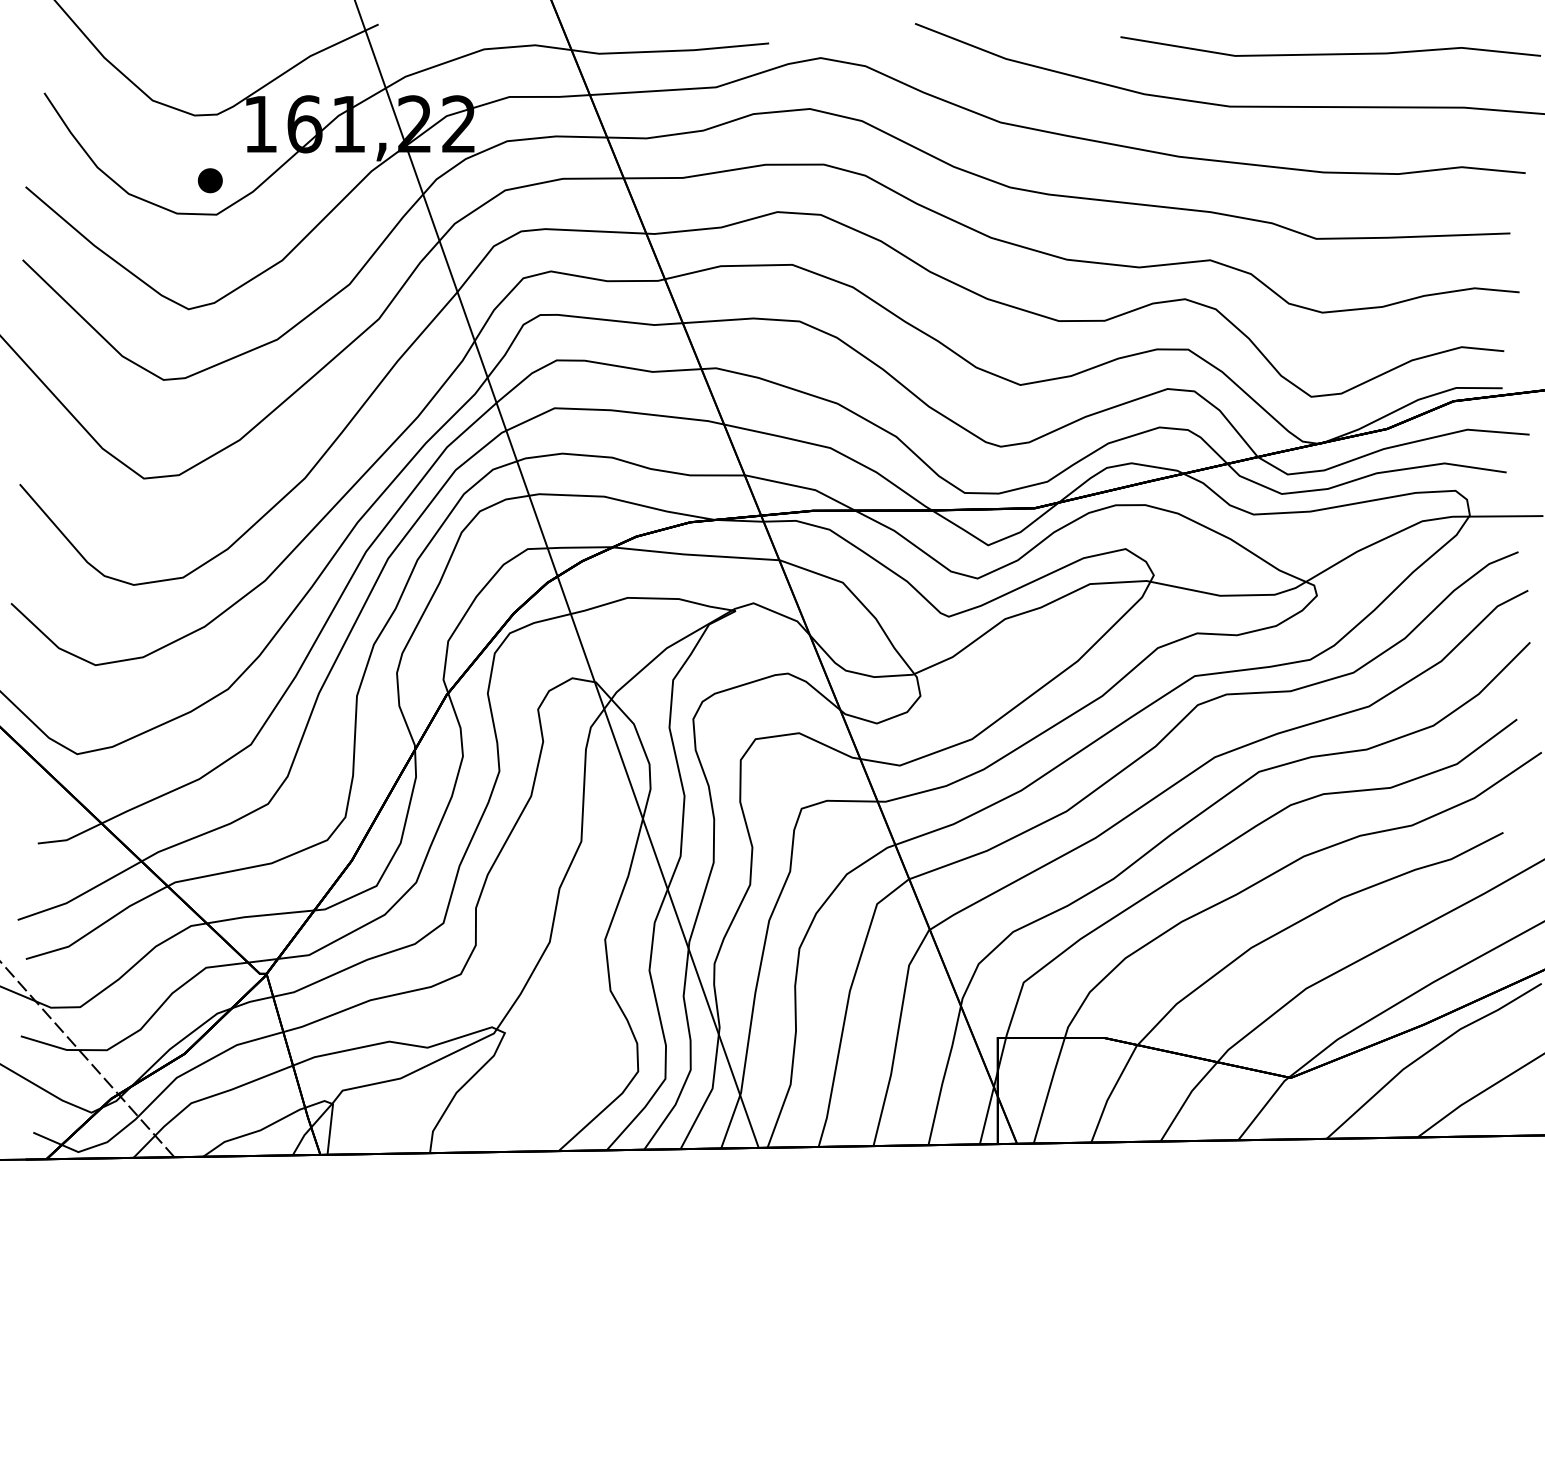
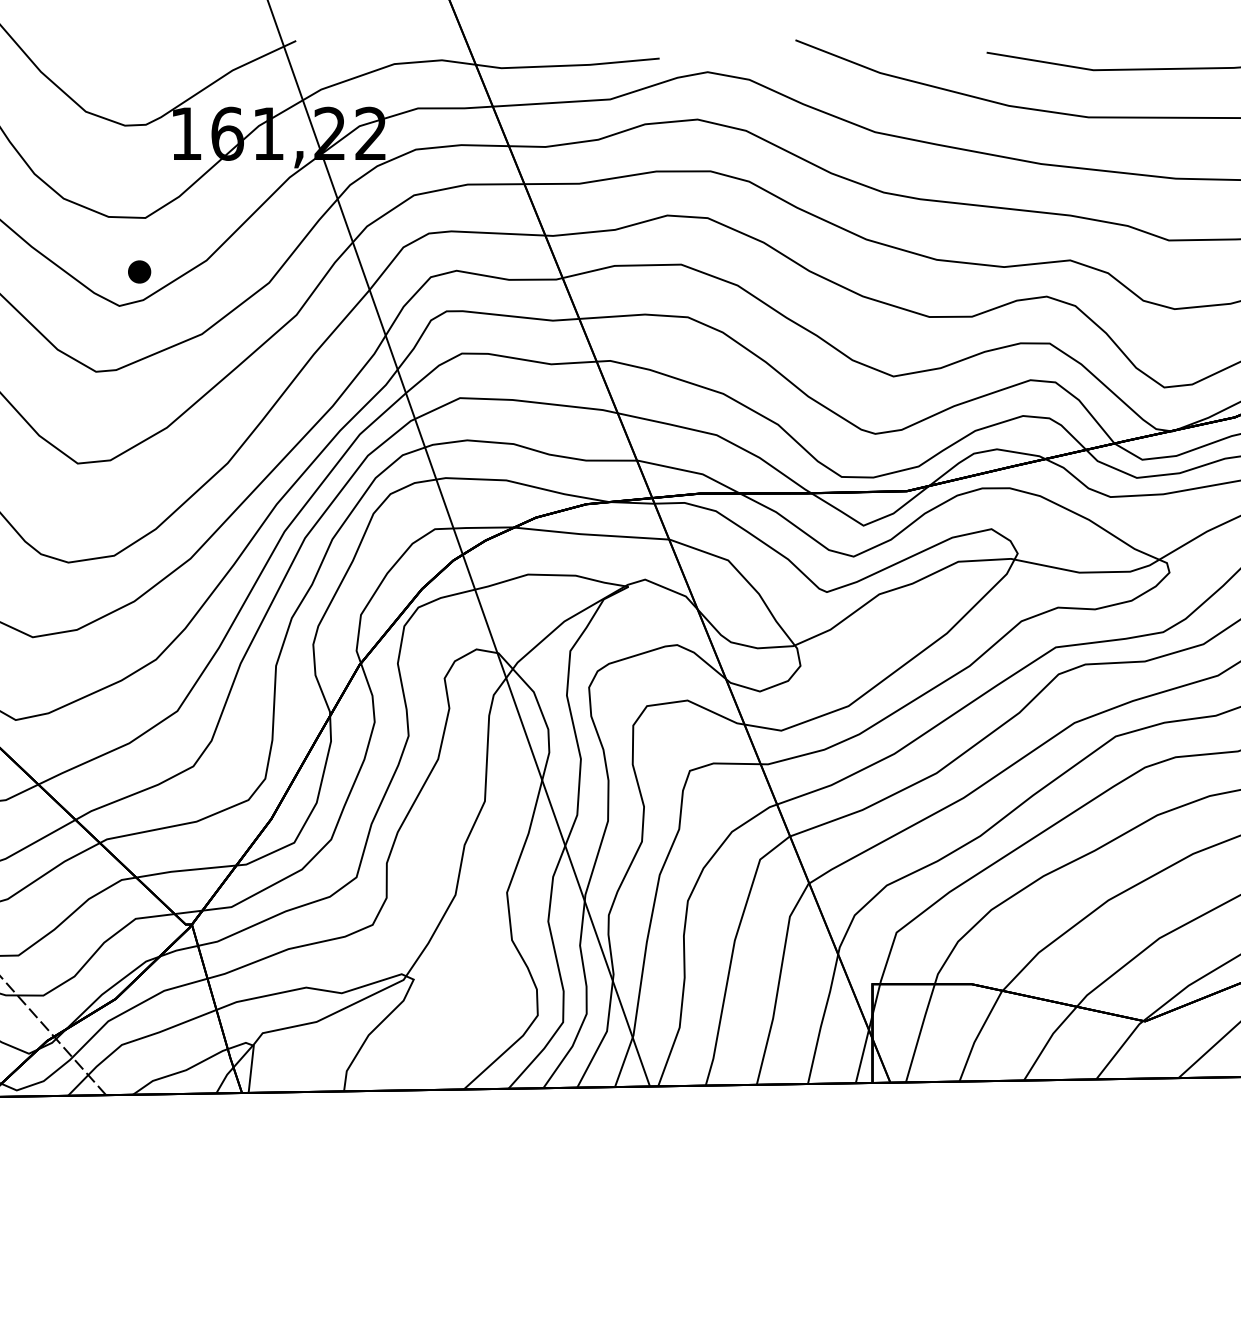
part: (210, 180) -> (139, 271), moved

